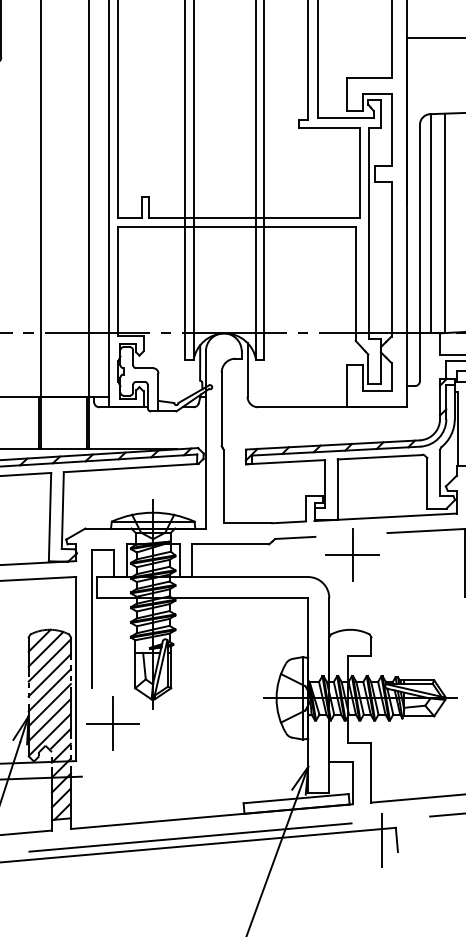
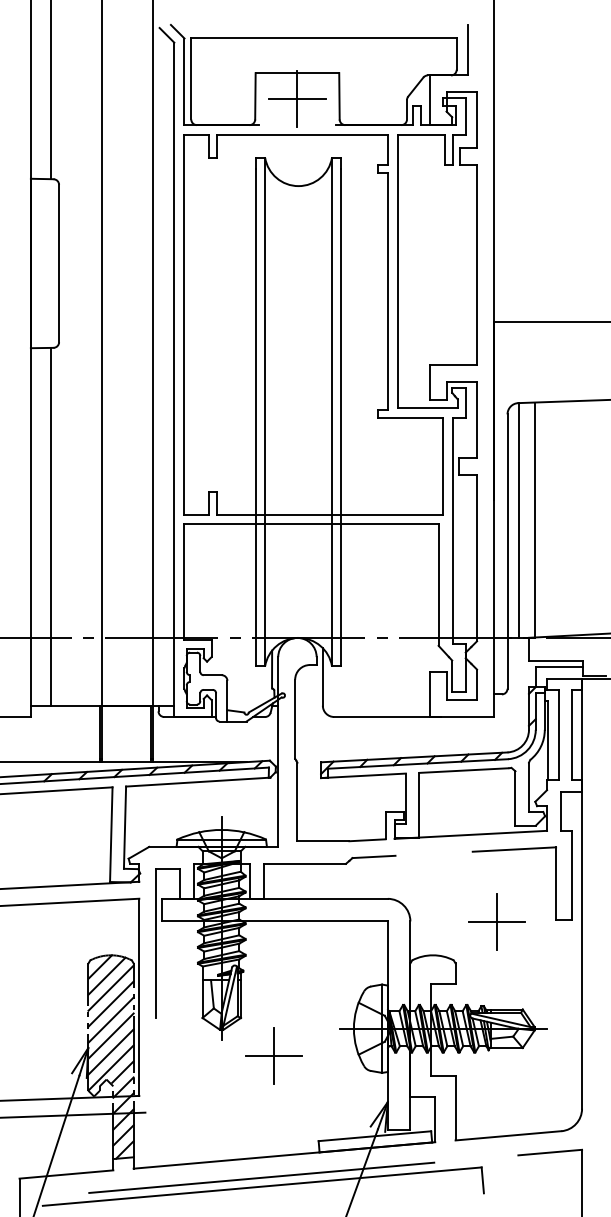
part: (351, 554) -> (496, 921), moved
part: (112, 723) -> (273, 1055), moved
line: (381, 840) -> (466, 1180), removed

